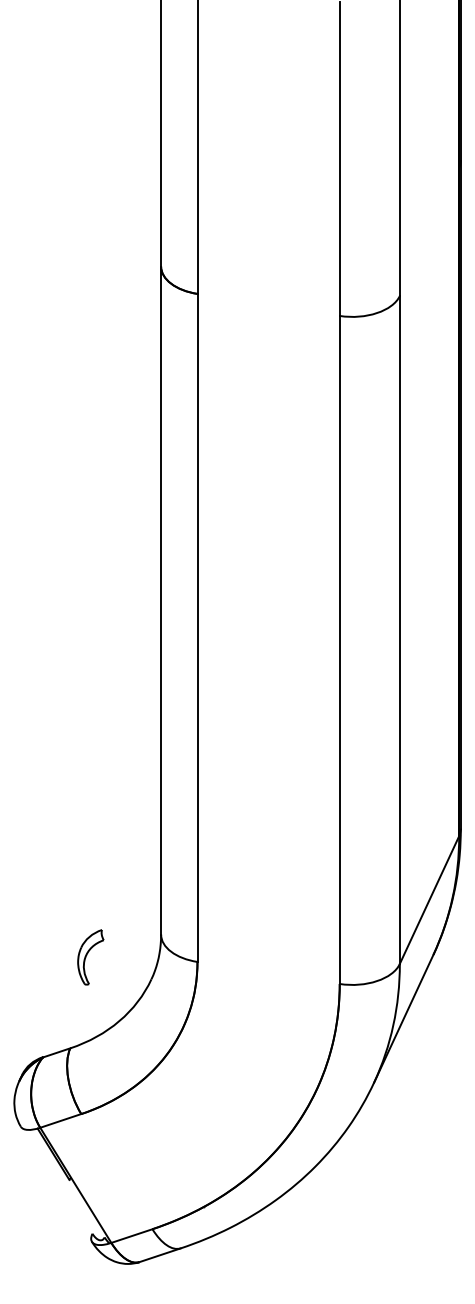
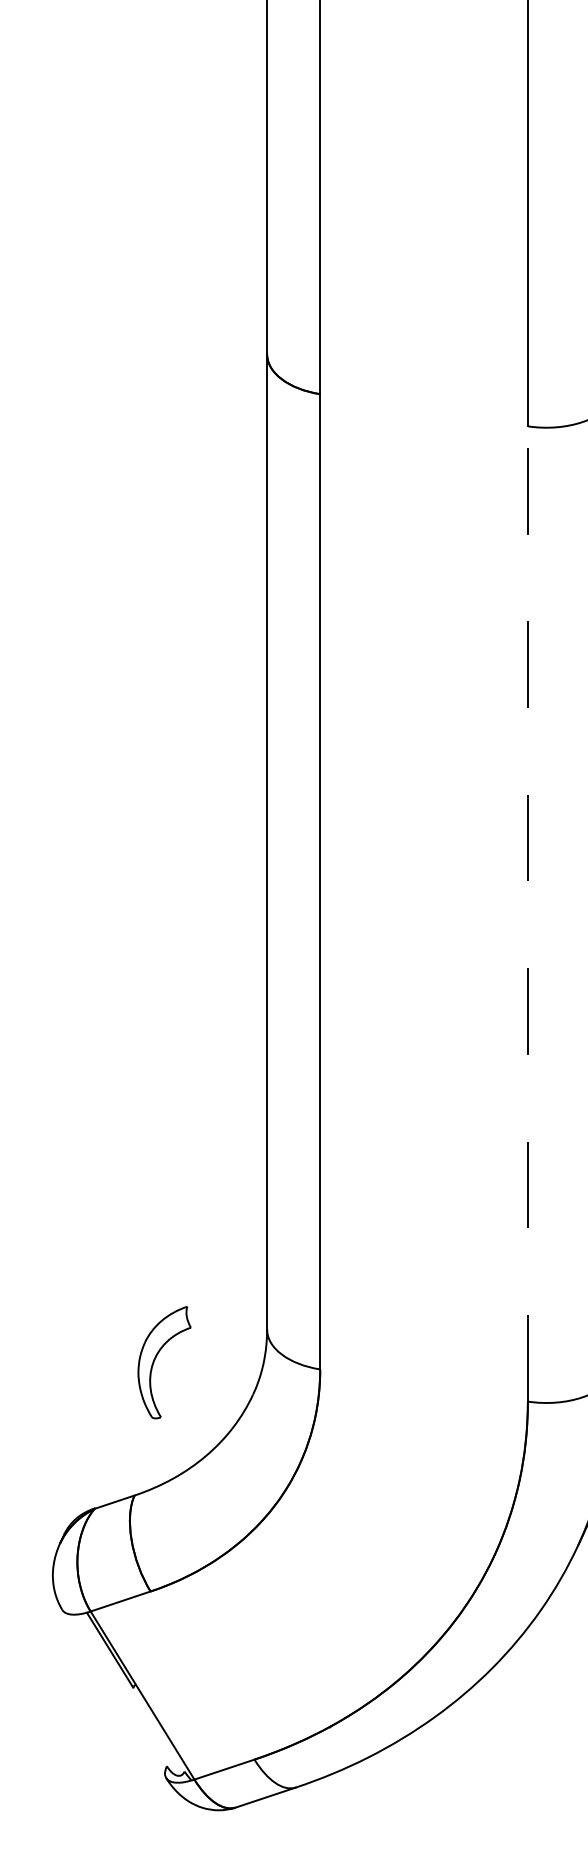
line: (339, 649) -> (527, 913), solid -> dashed
part: (90, 957) -> (164, 1362), size x1.4

